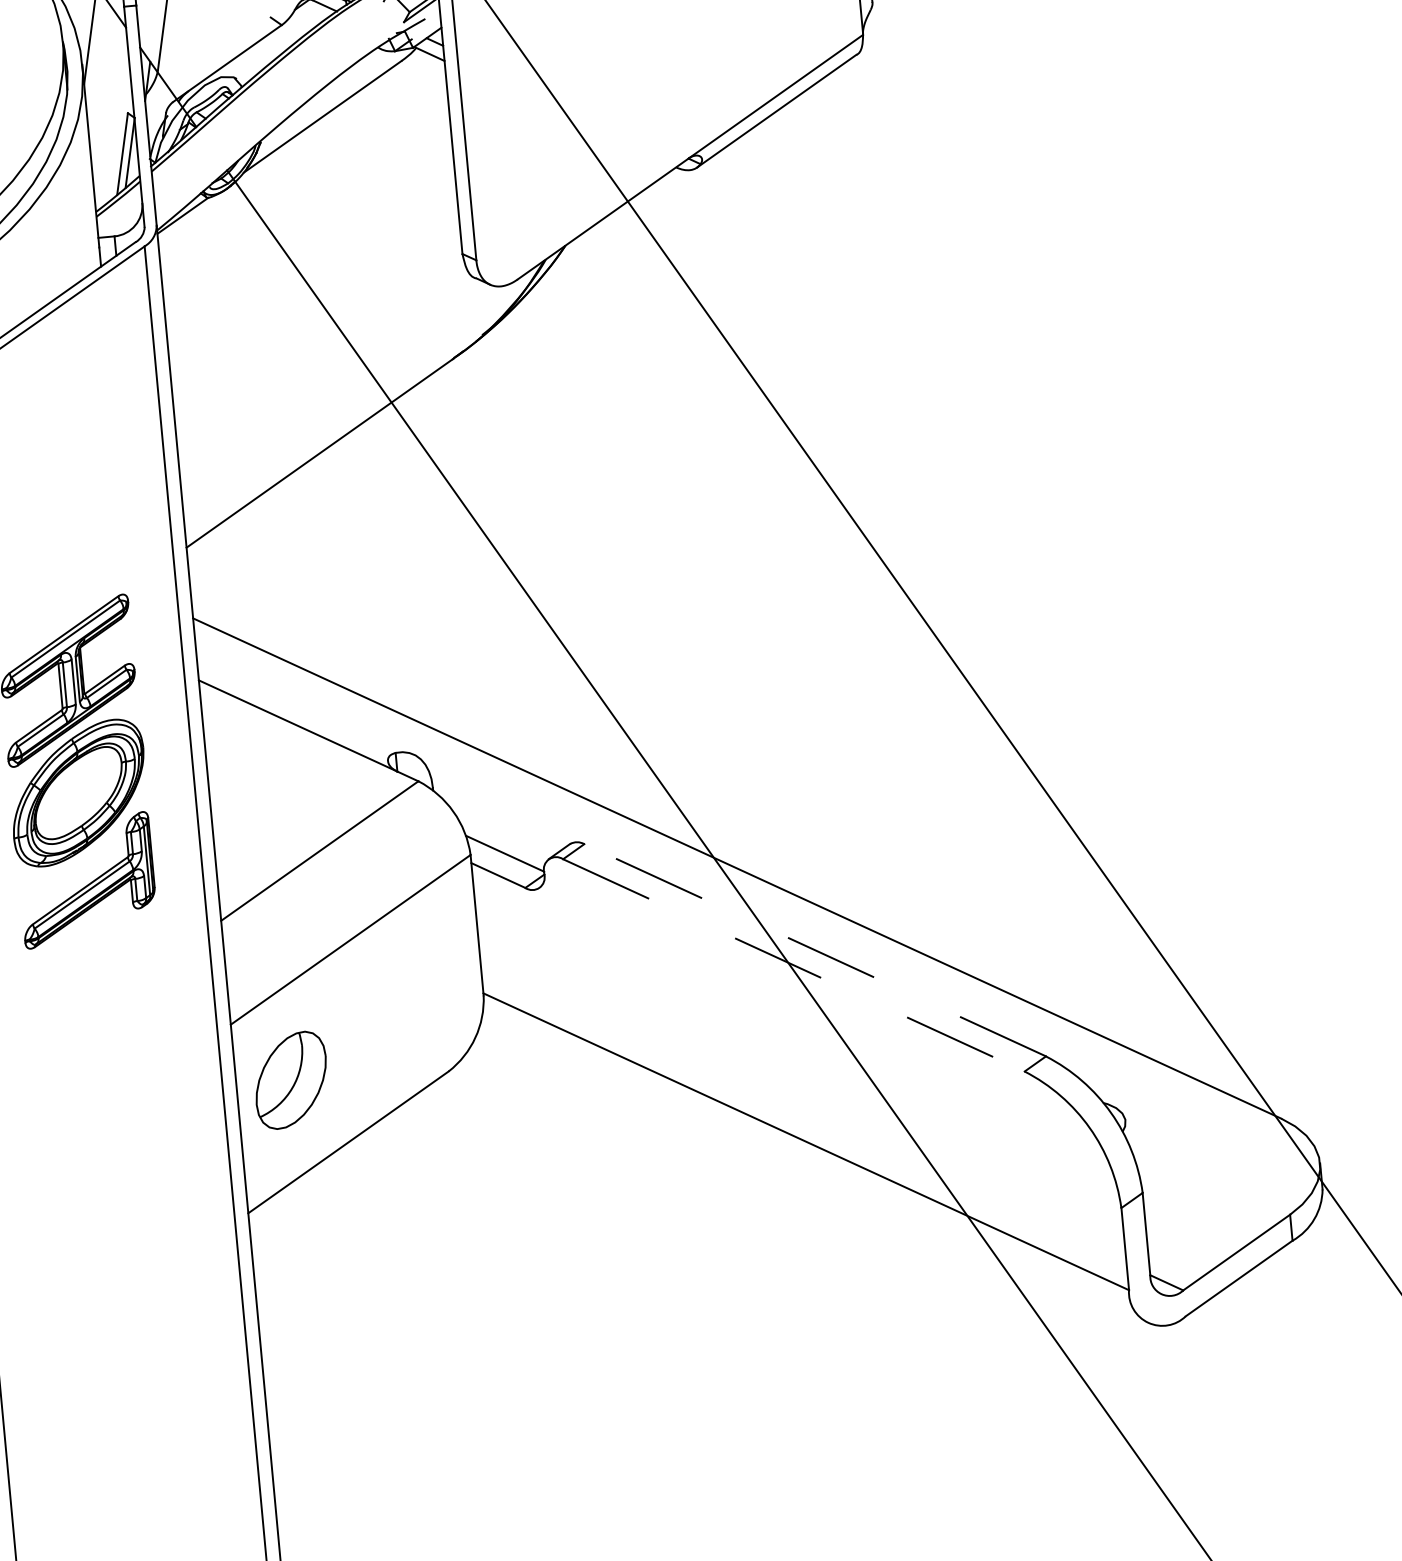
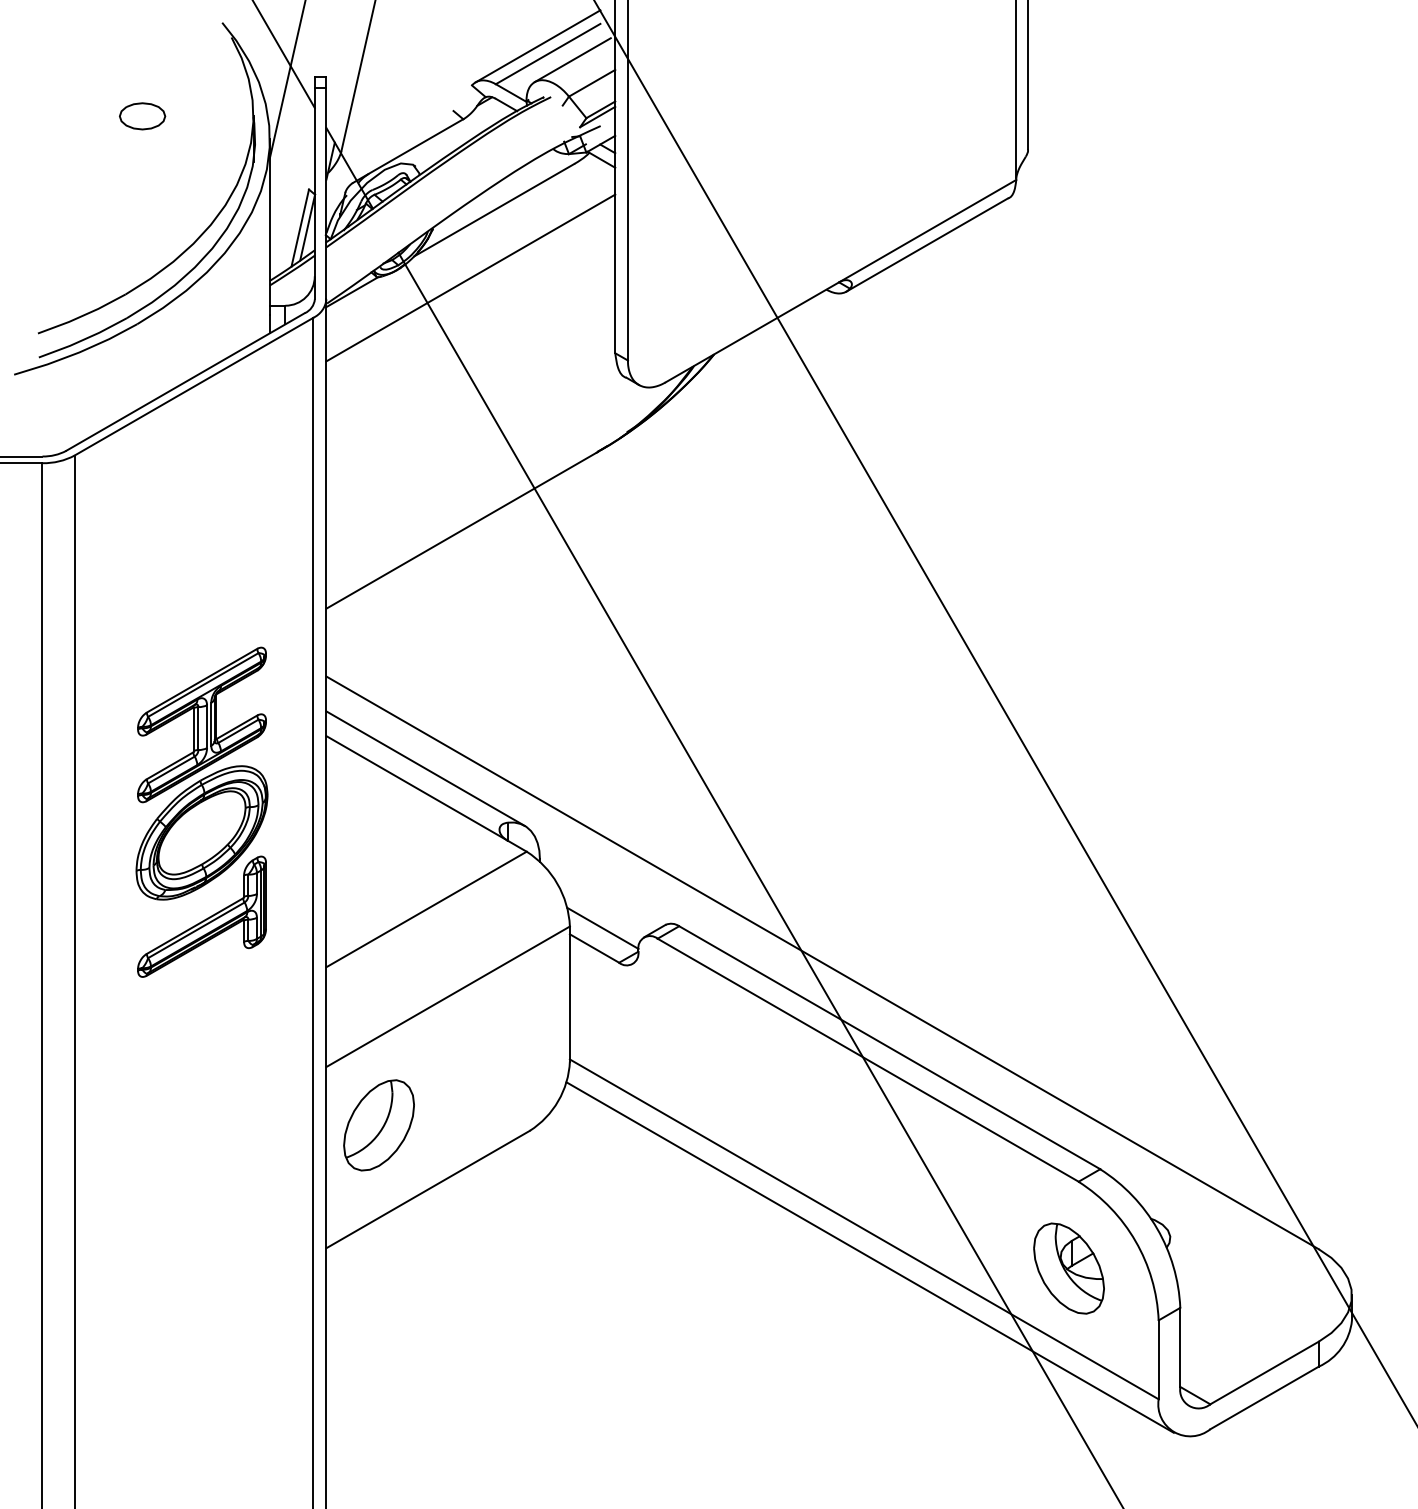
line: (304, 189) -> (470, 277), added
line: (305, 704) -> (425, 768), added
line: (814, 950) -> (889, 1047), dashed -> solid
line: (794, 965) -> (868, 1060), dashed -> solid
part: (1022, 1162) -> (1068, 1268), added
line: (814, 1170) -> (869, 1257), added

